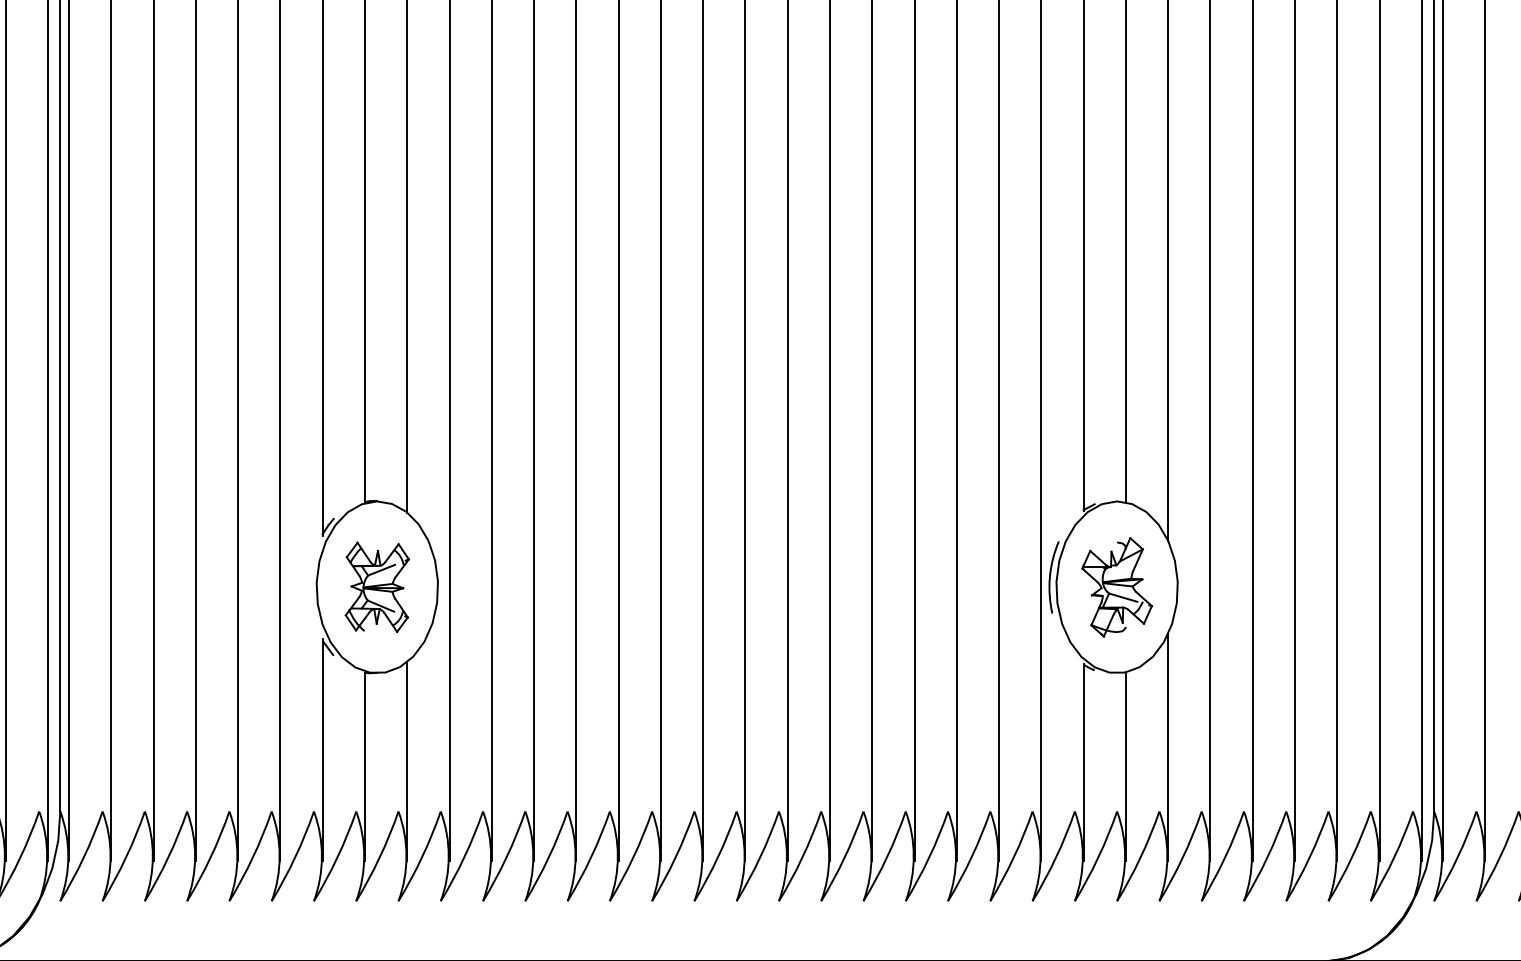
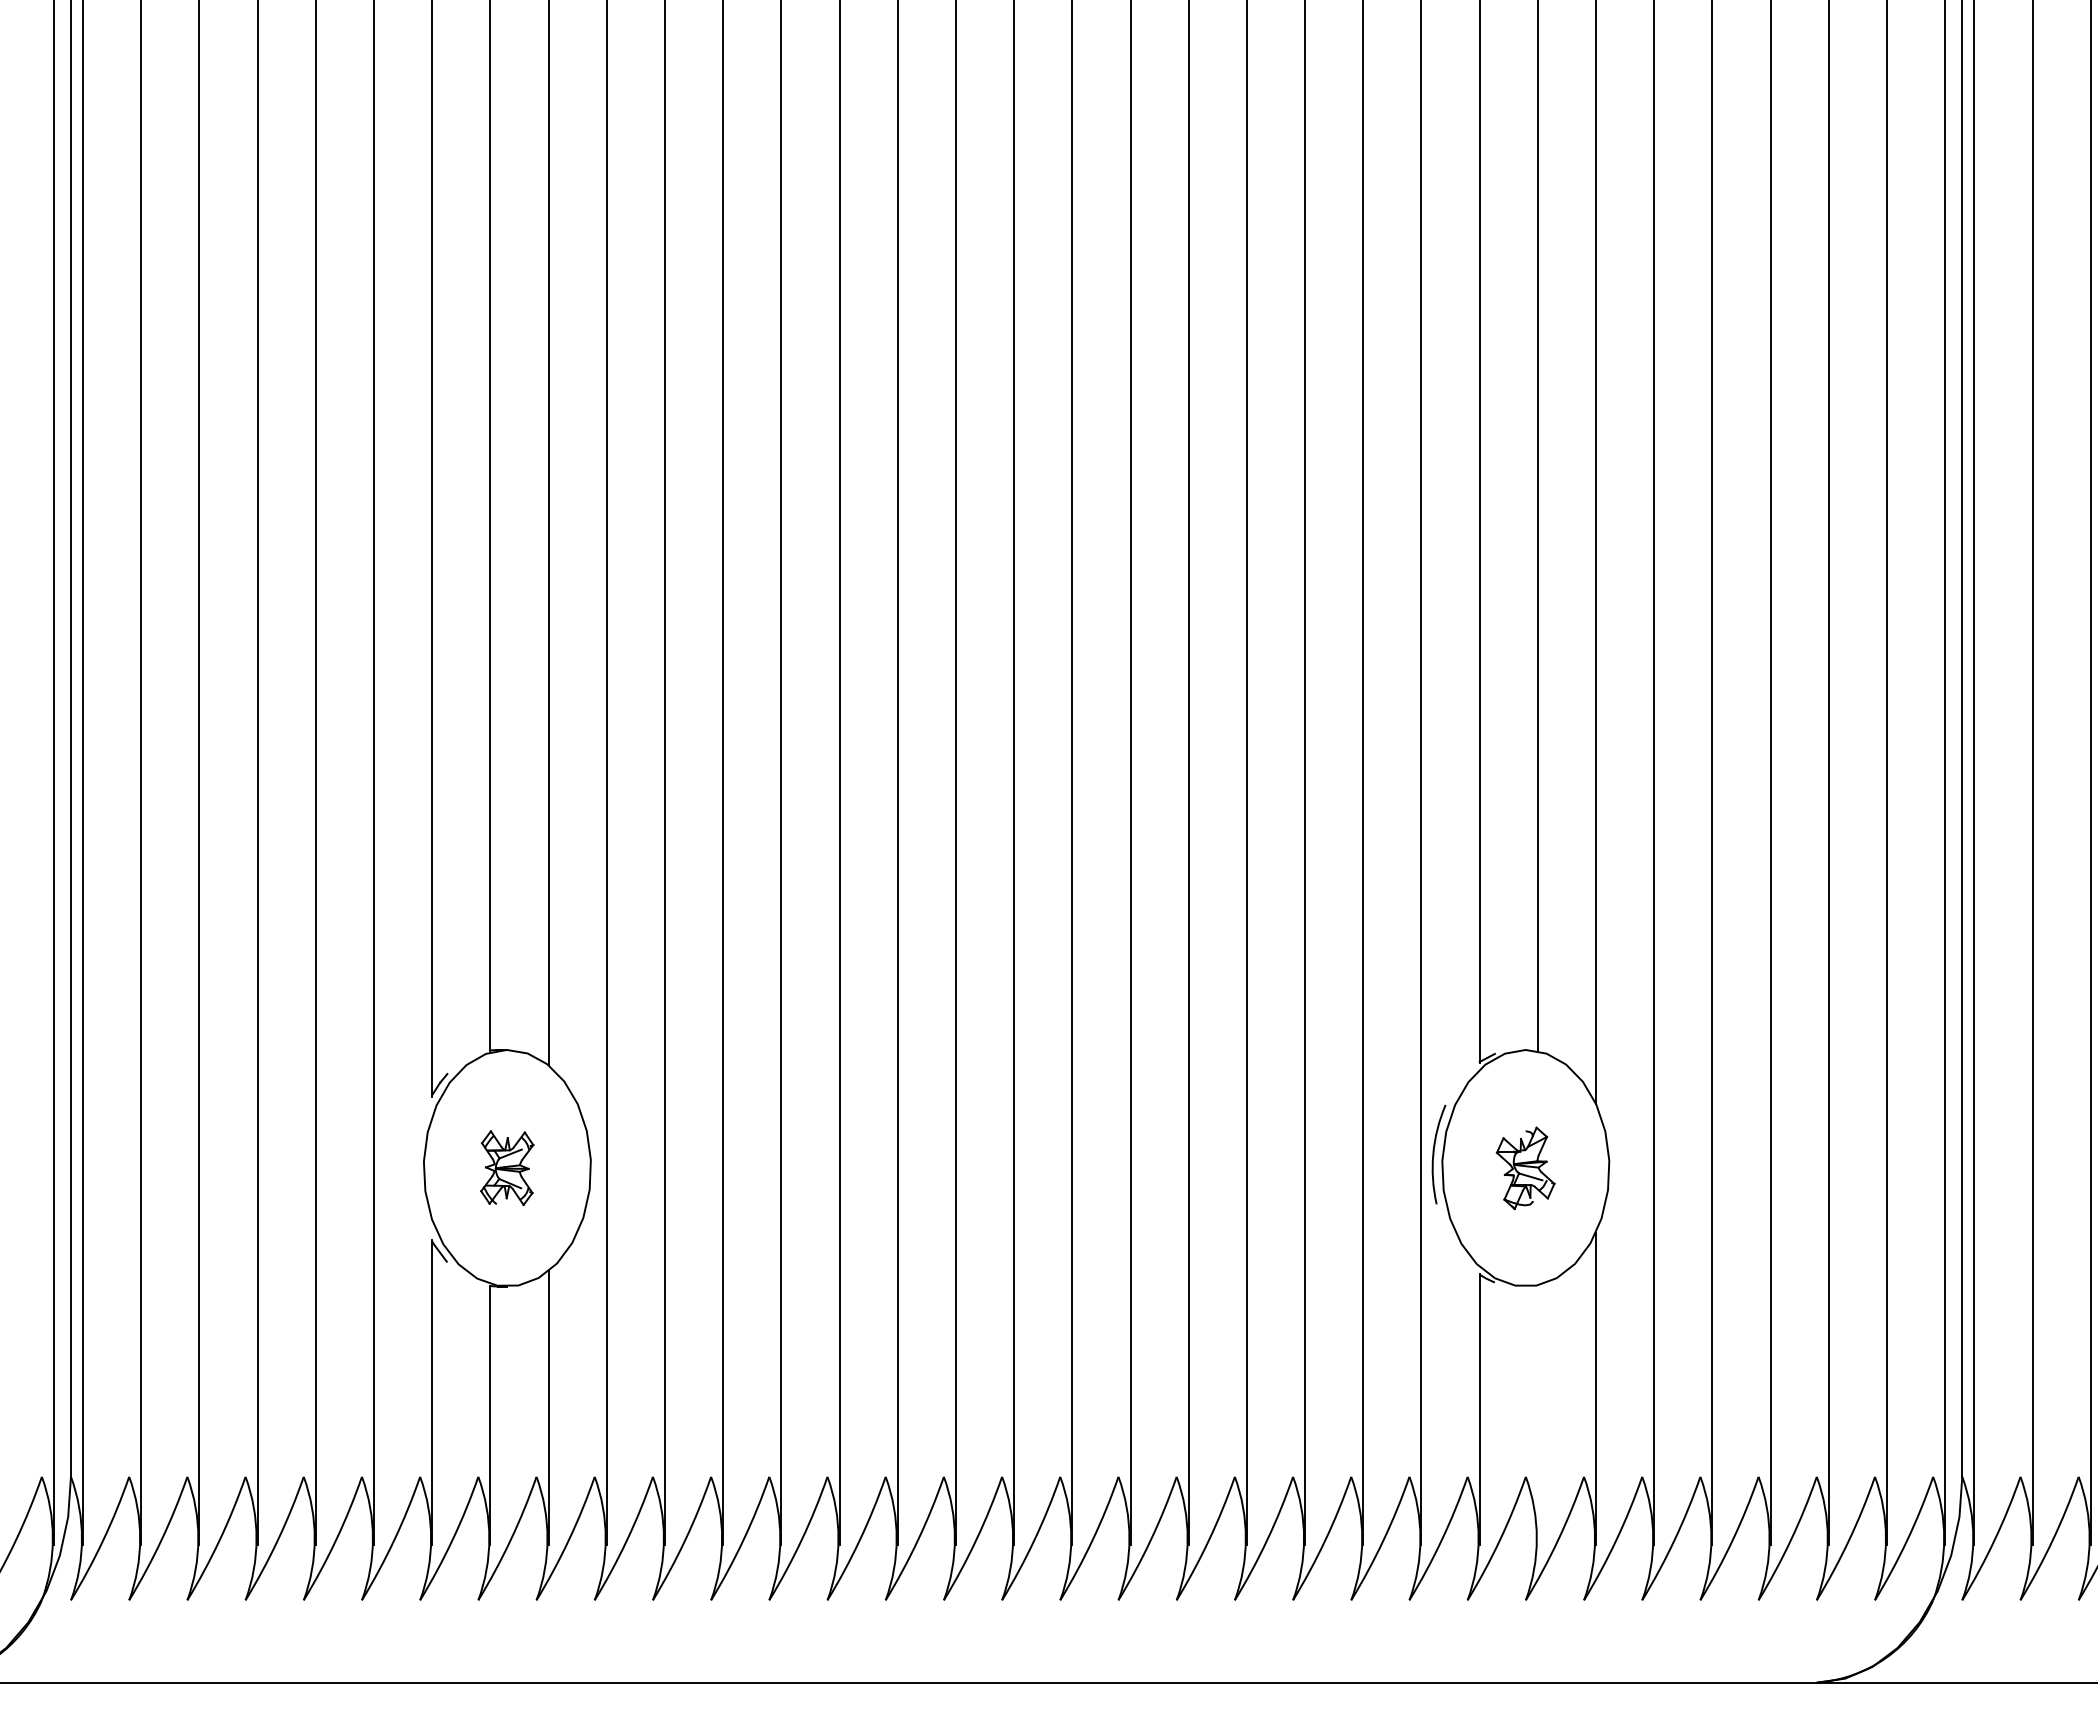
part: (376, 586) -> (506, 1167), size x0.6
part: (1116, 587) -> (1525, 1168), size x0.6
line: (1125, 766) -> (1537, 1414), removed

